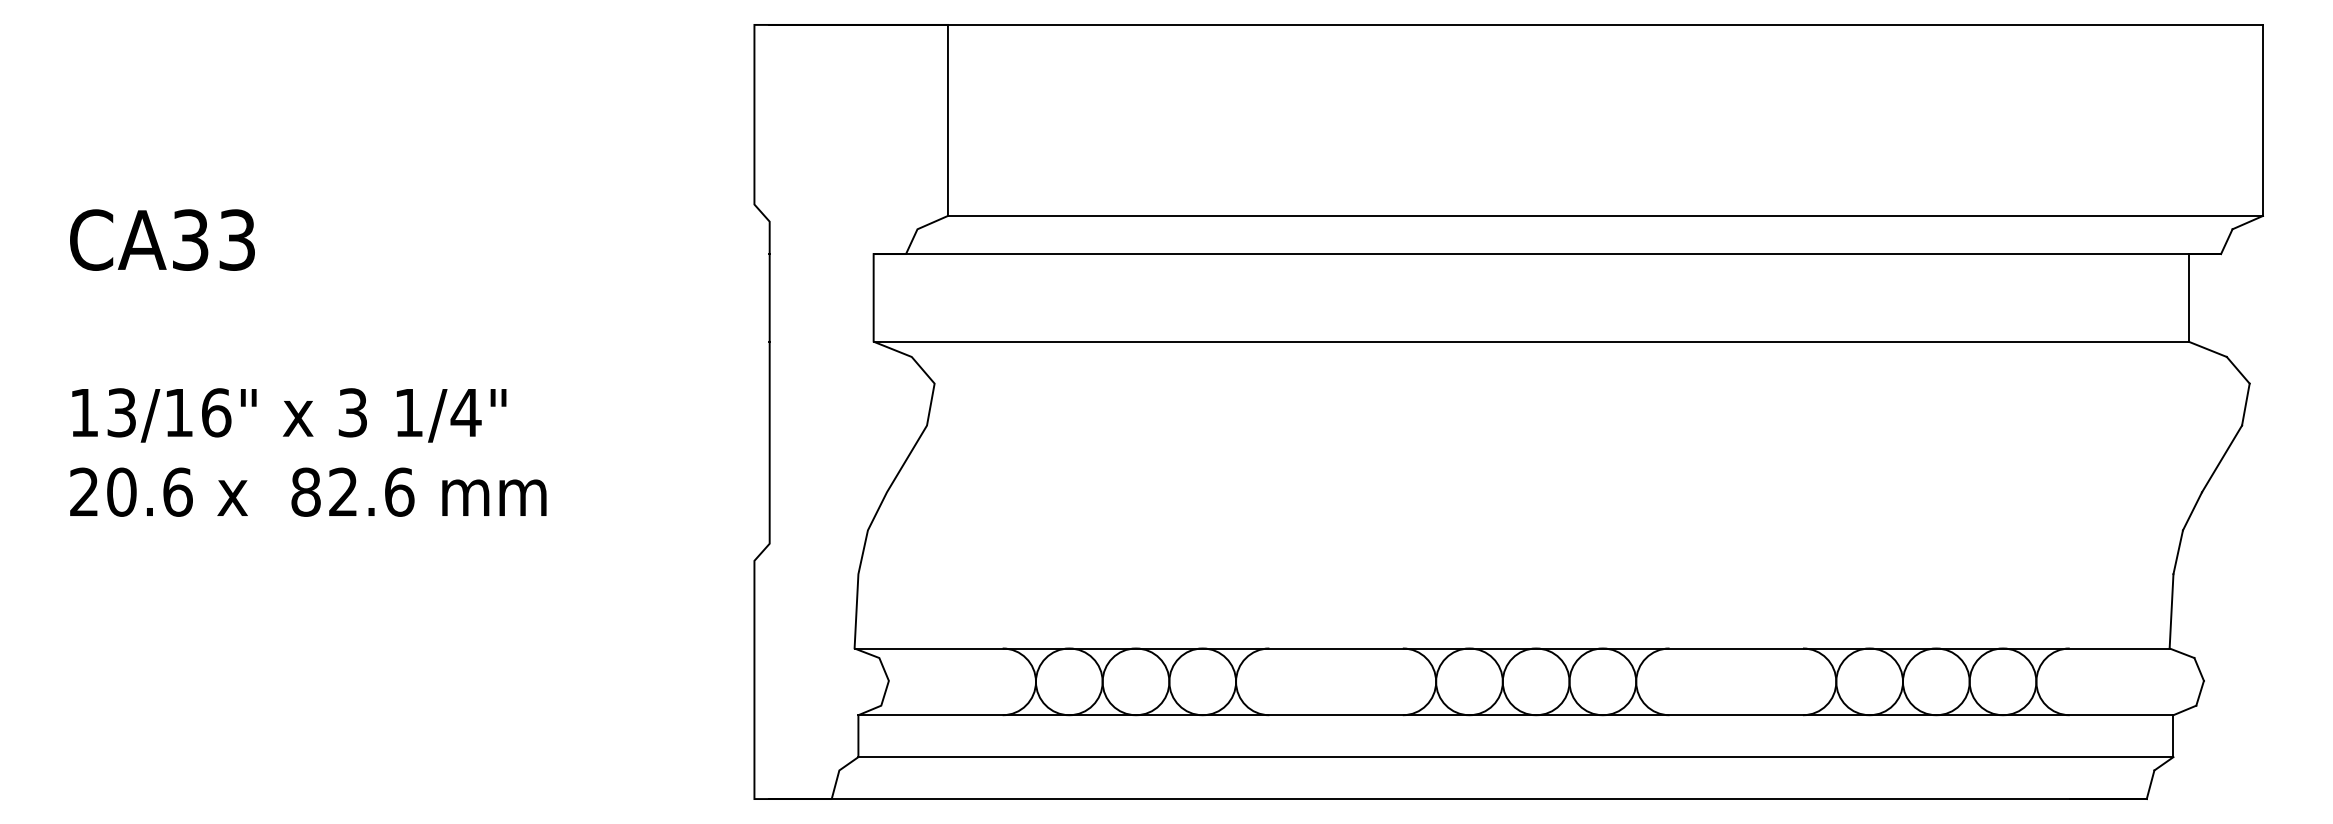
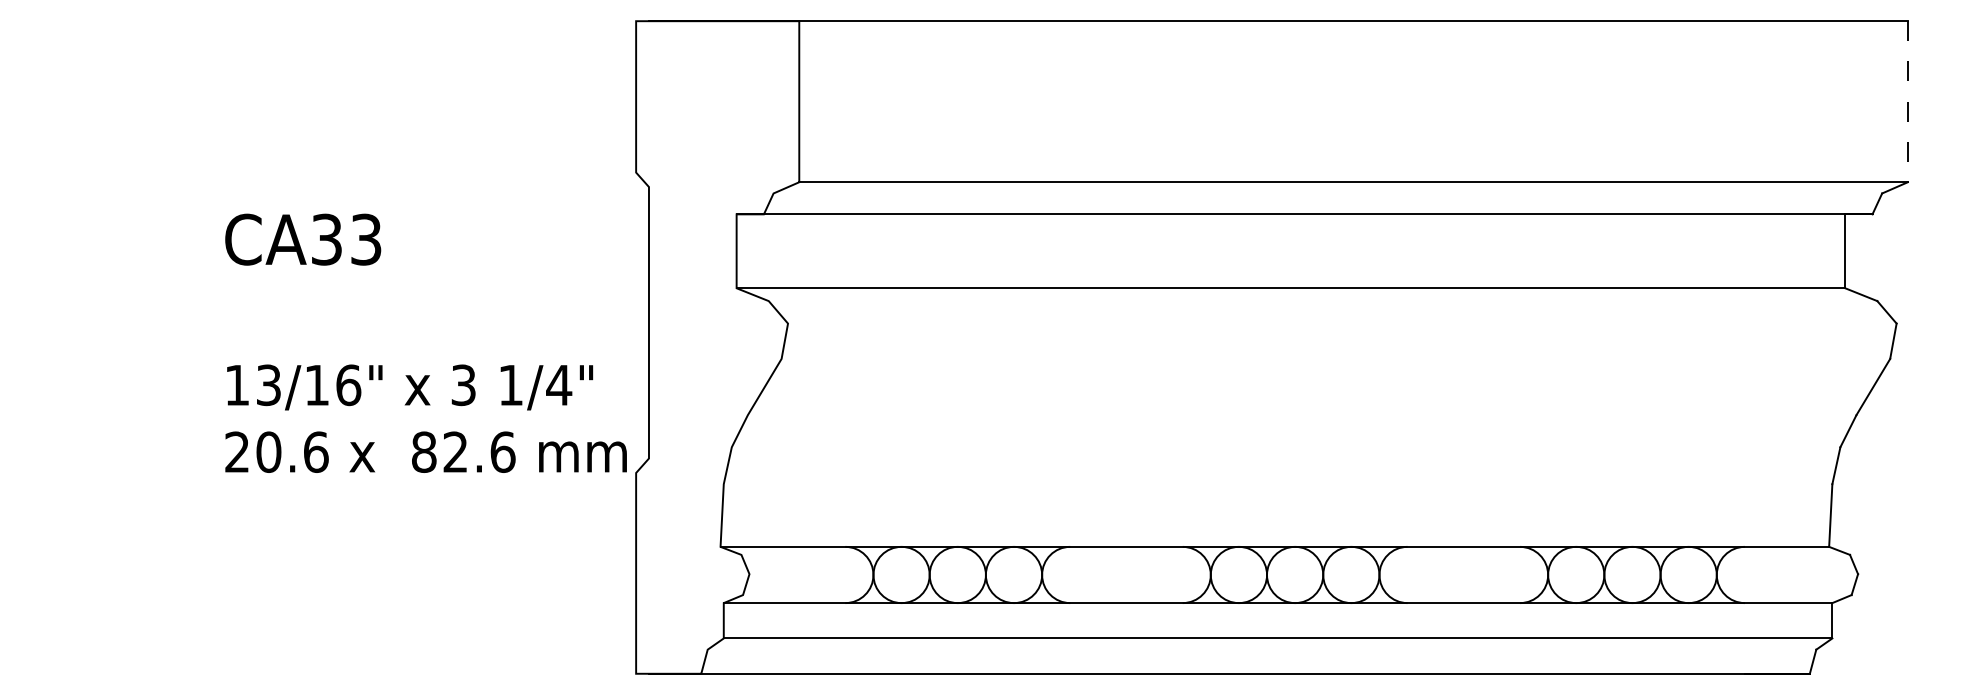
line: (2263, 120) -> (1908, 101), solid -> dashed
text: (308, 362) -> (426, 342), moved

